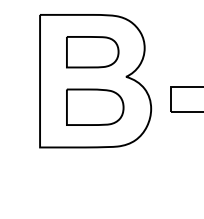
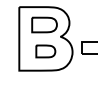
part: (94, 107) -> (45, 51), size x0.7

